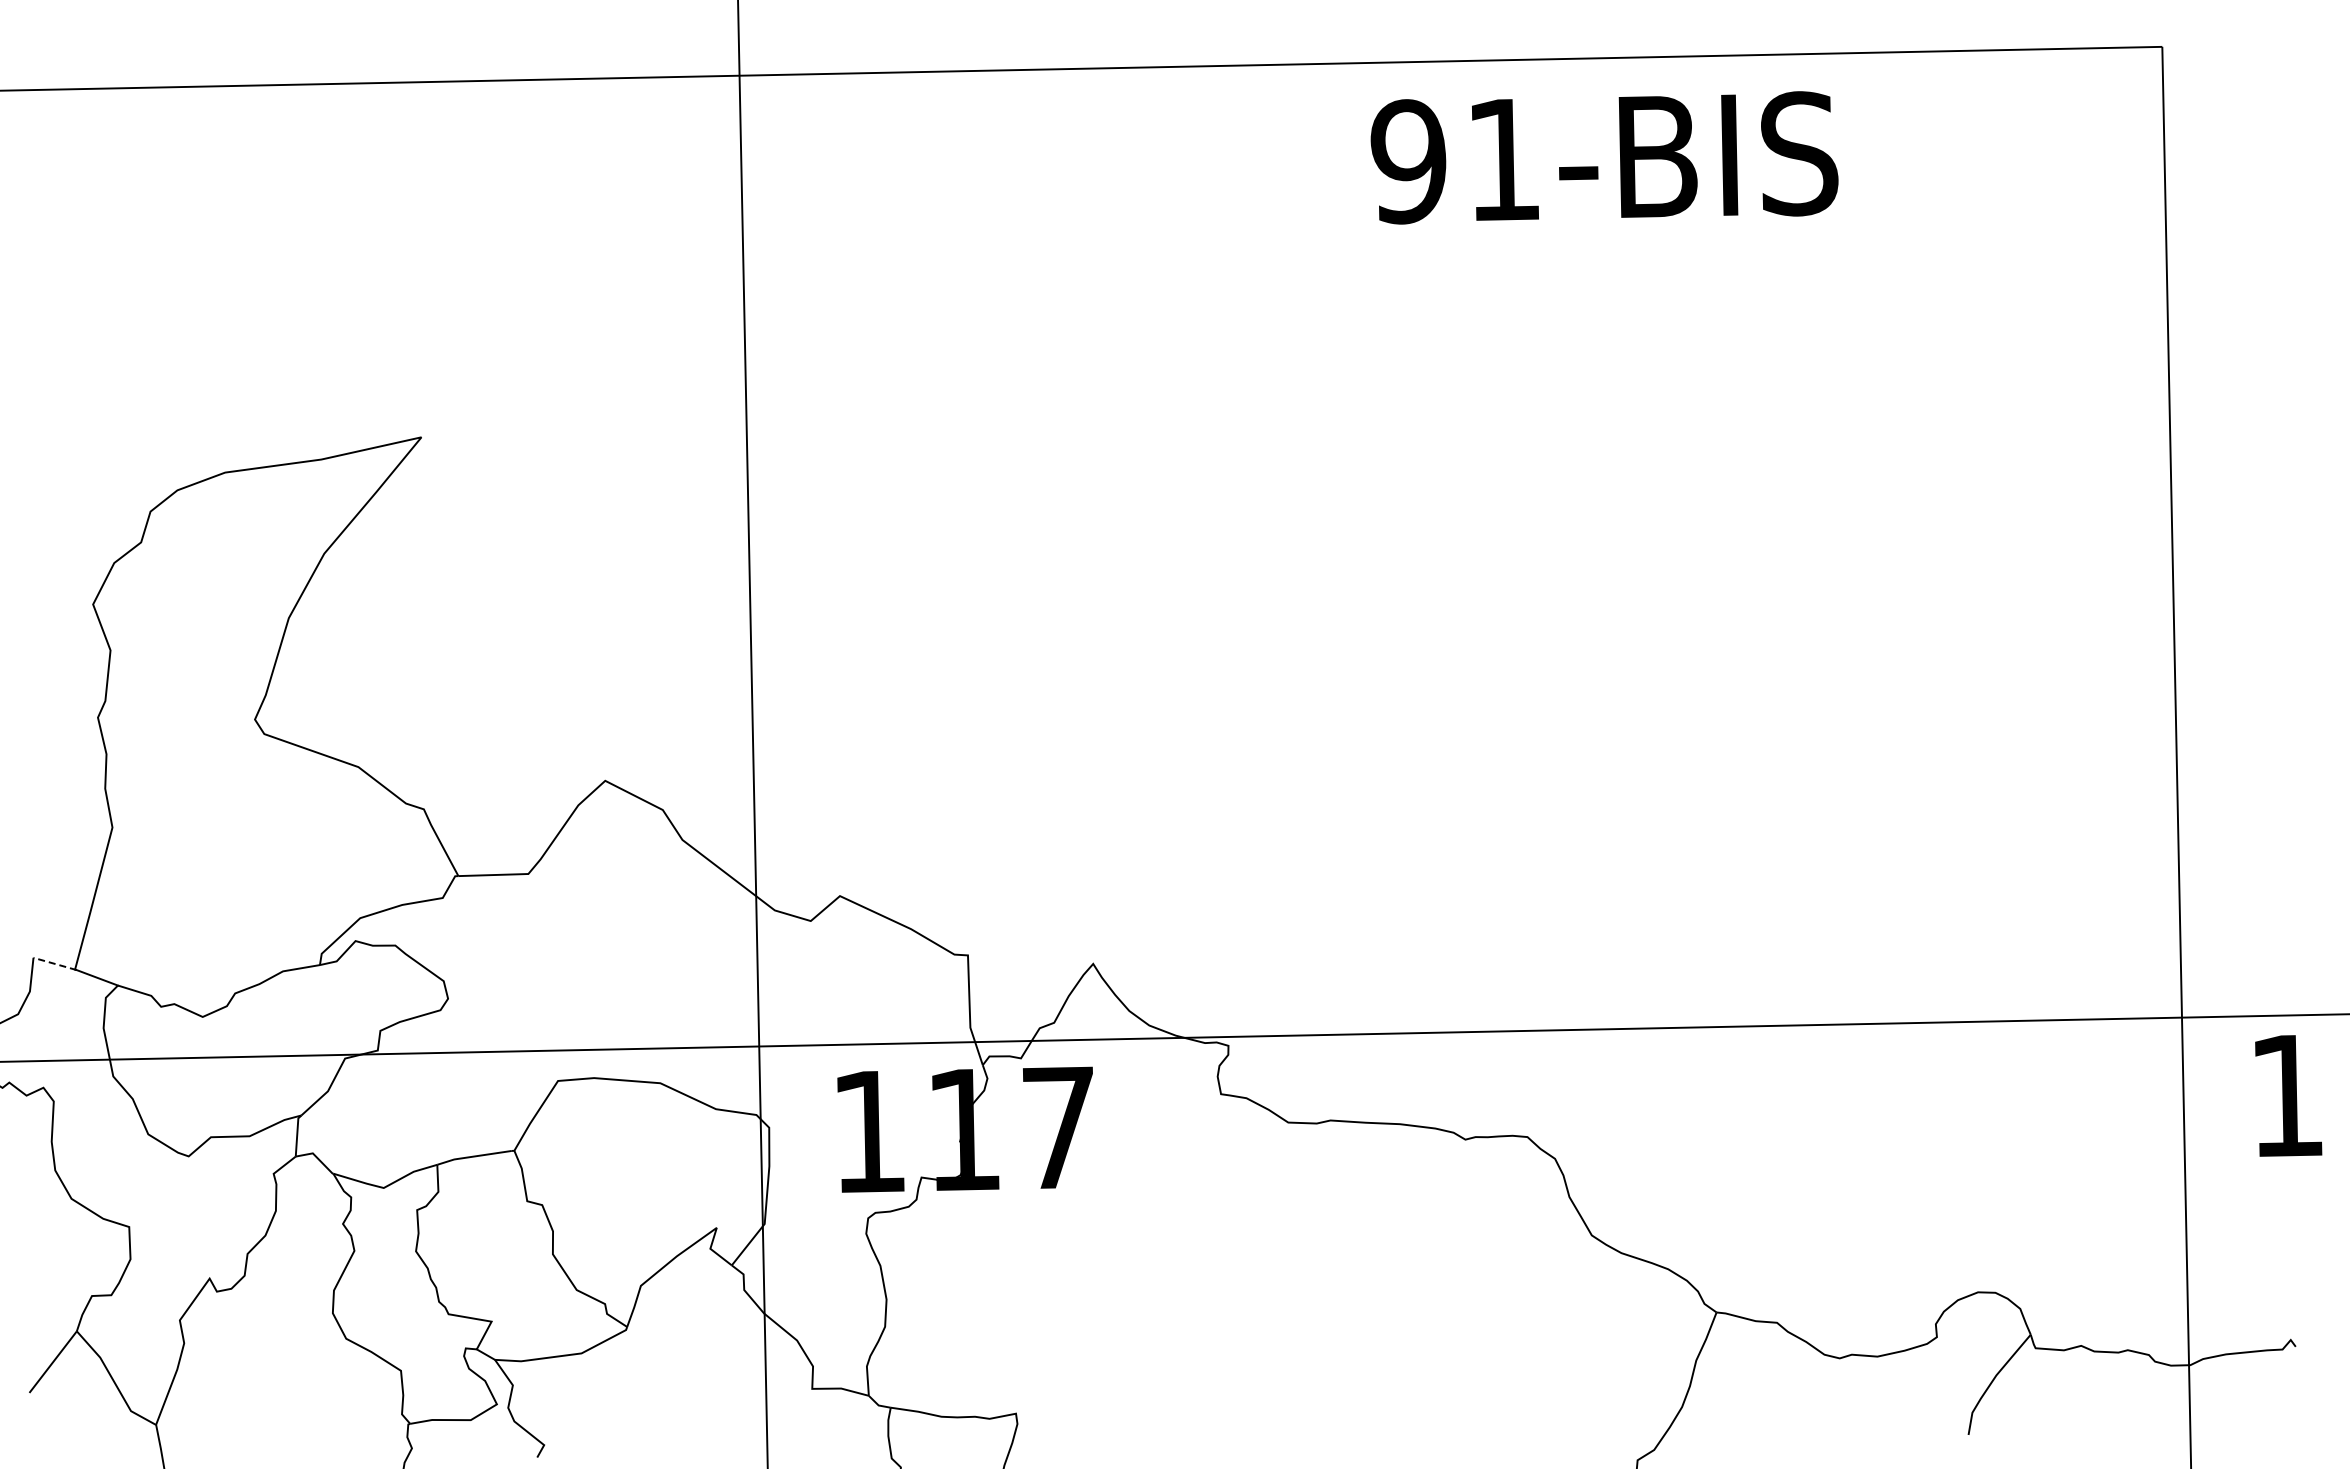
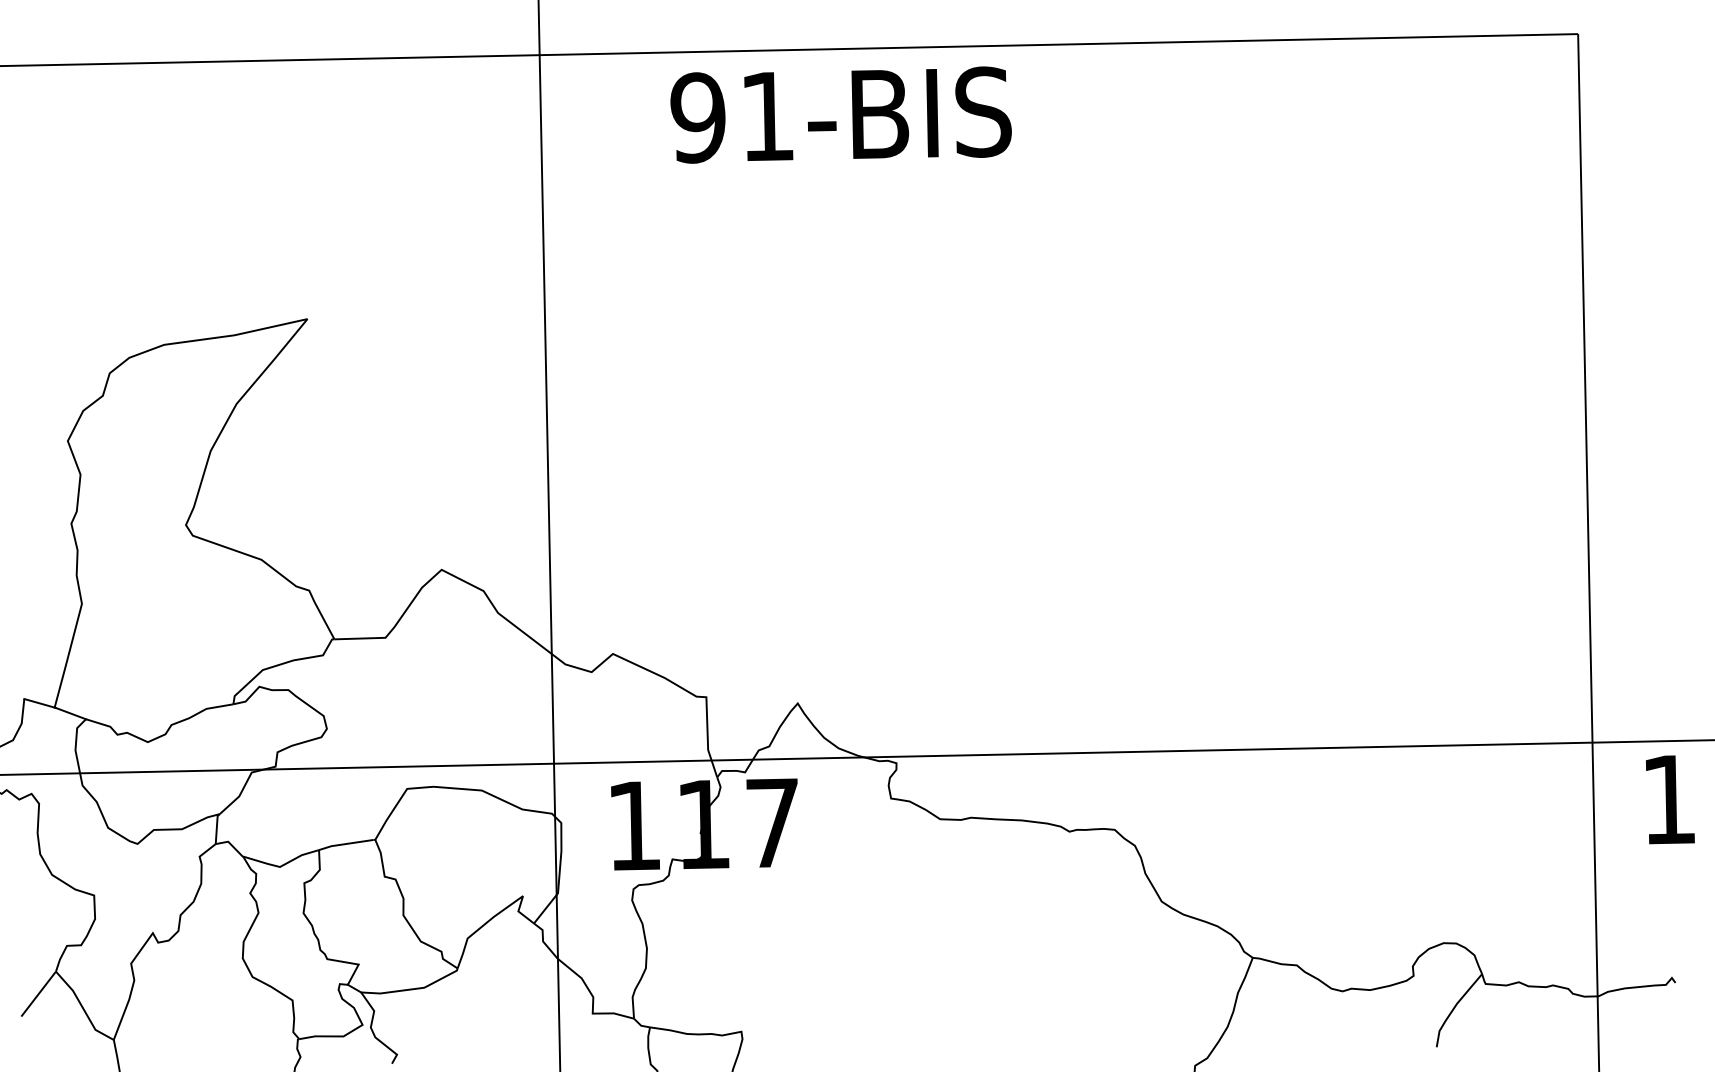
text: (1604, 157) -> (841, 114), moved
line: (54, 963) -> (39, 703), dashed -> solid

